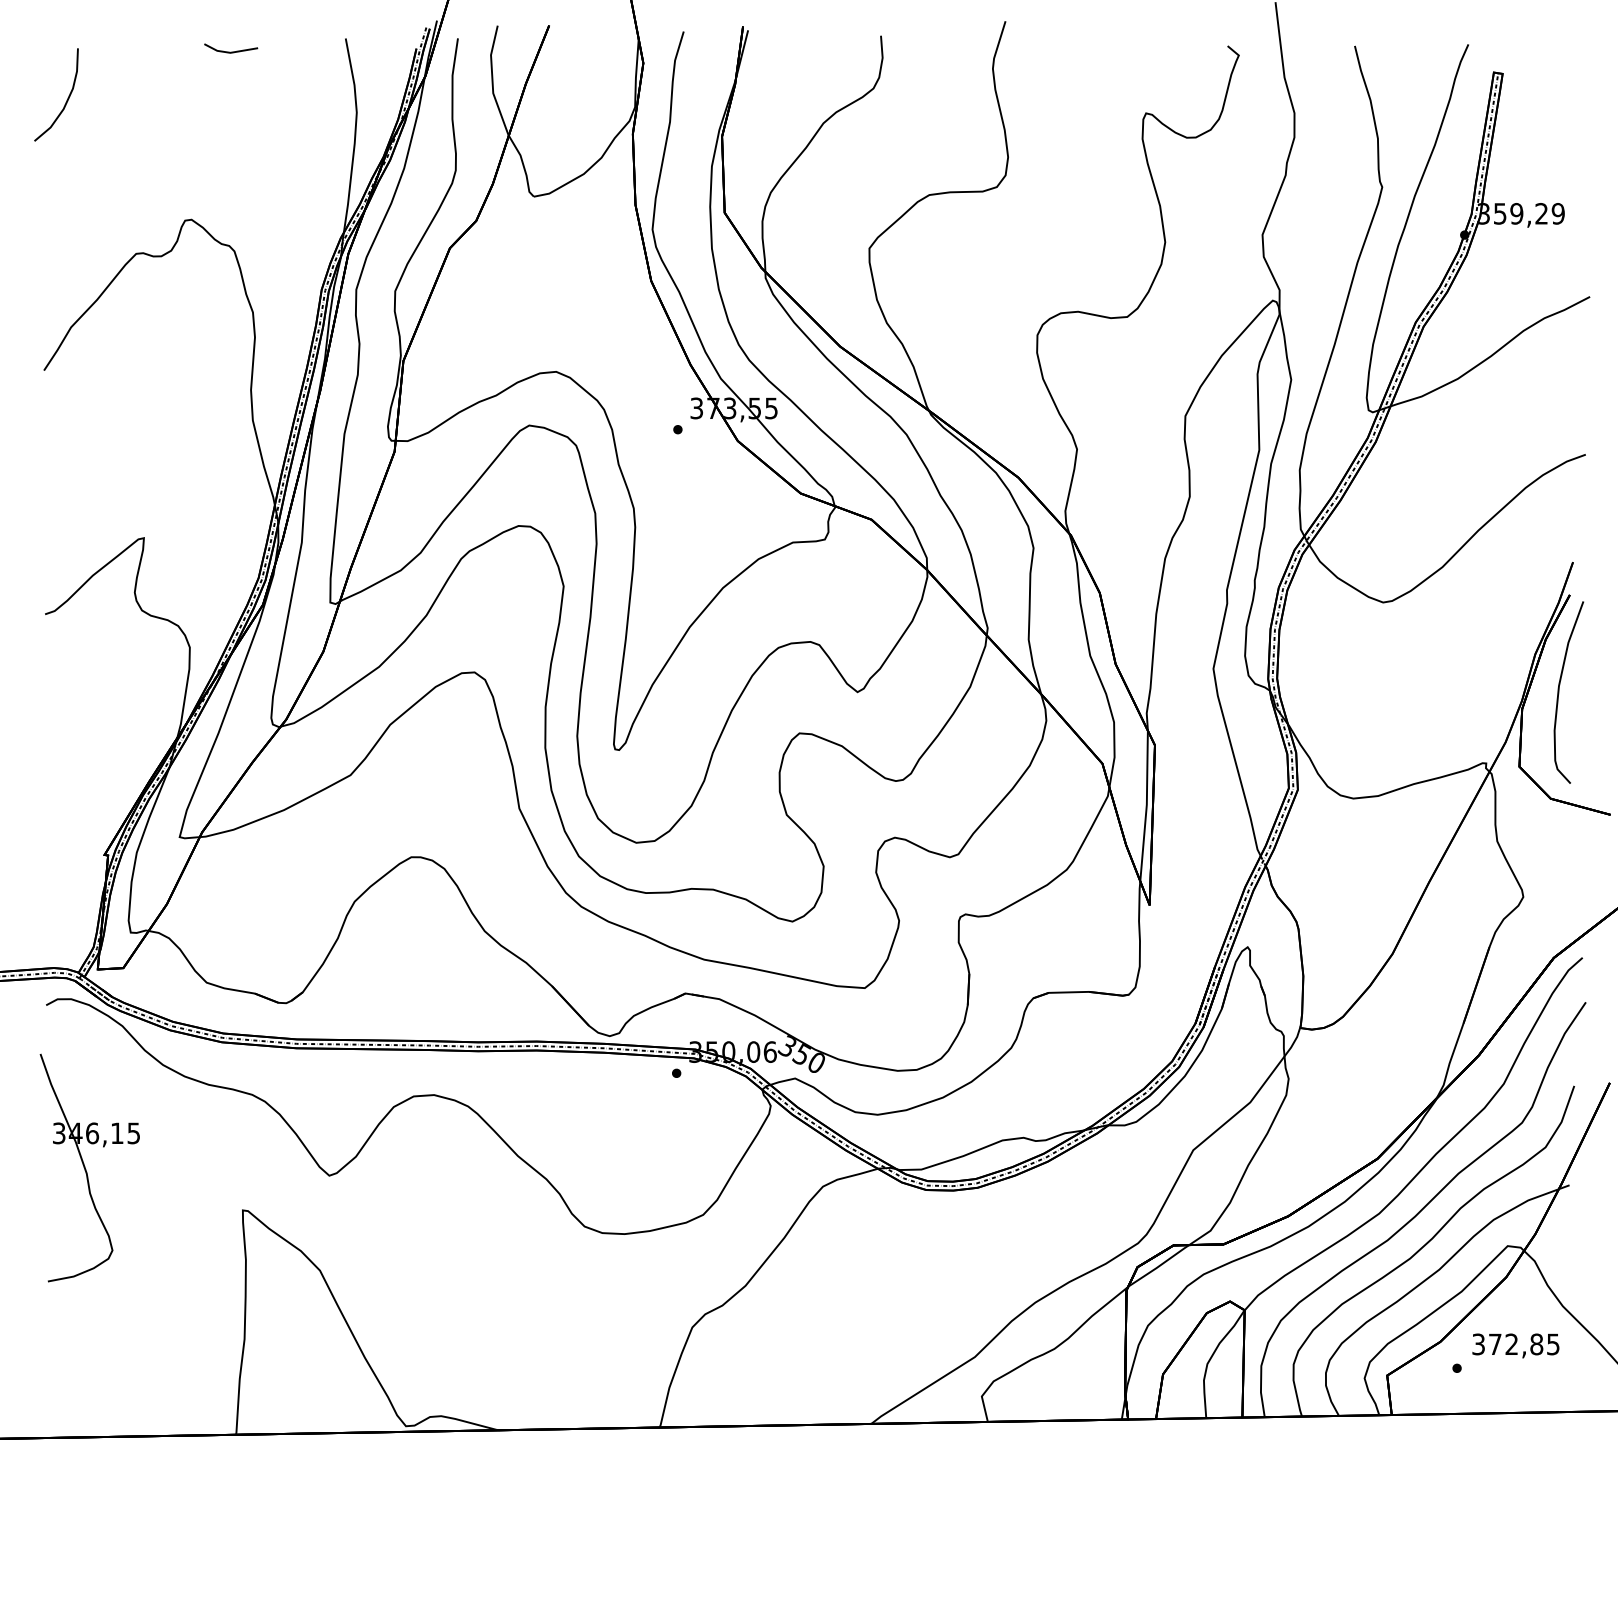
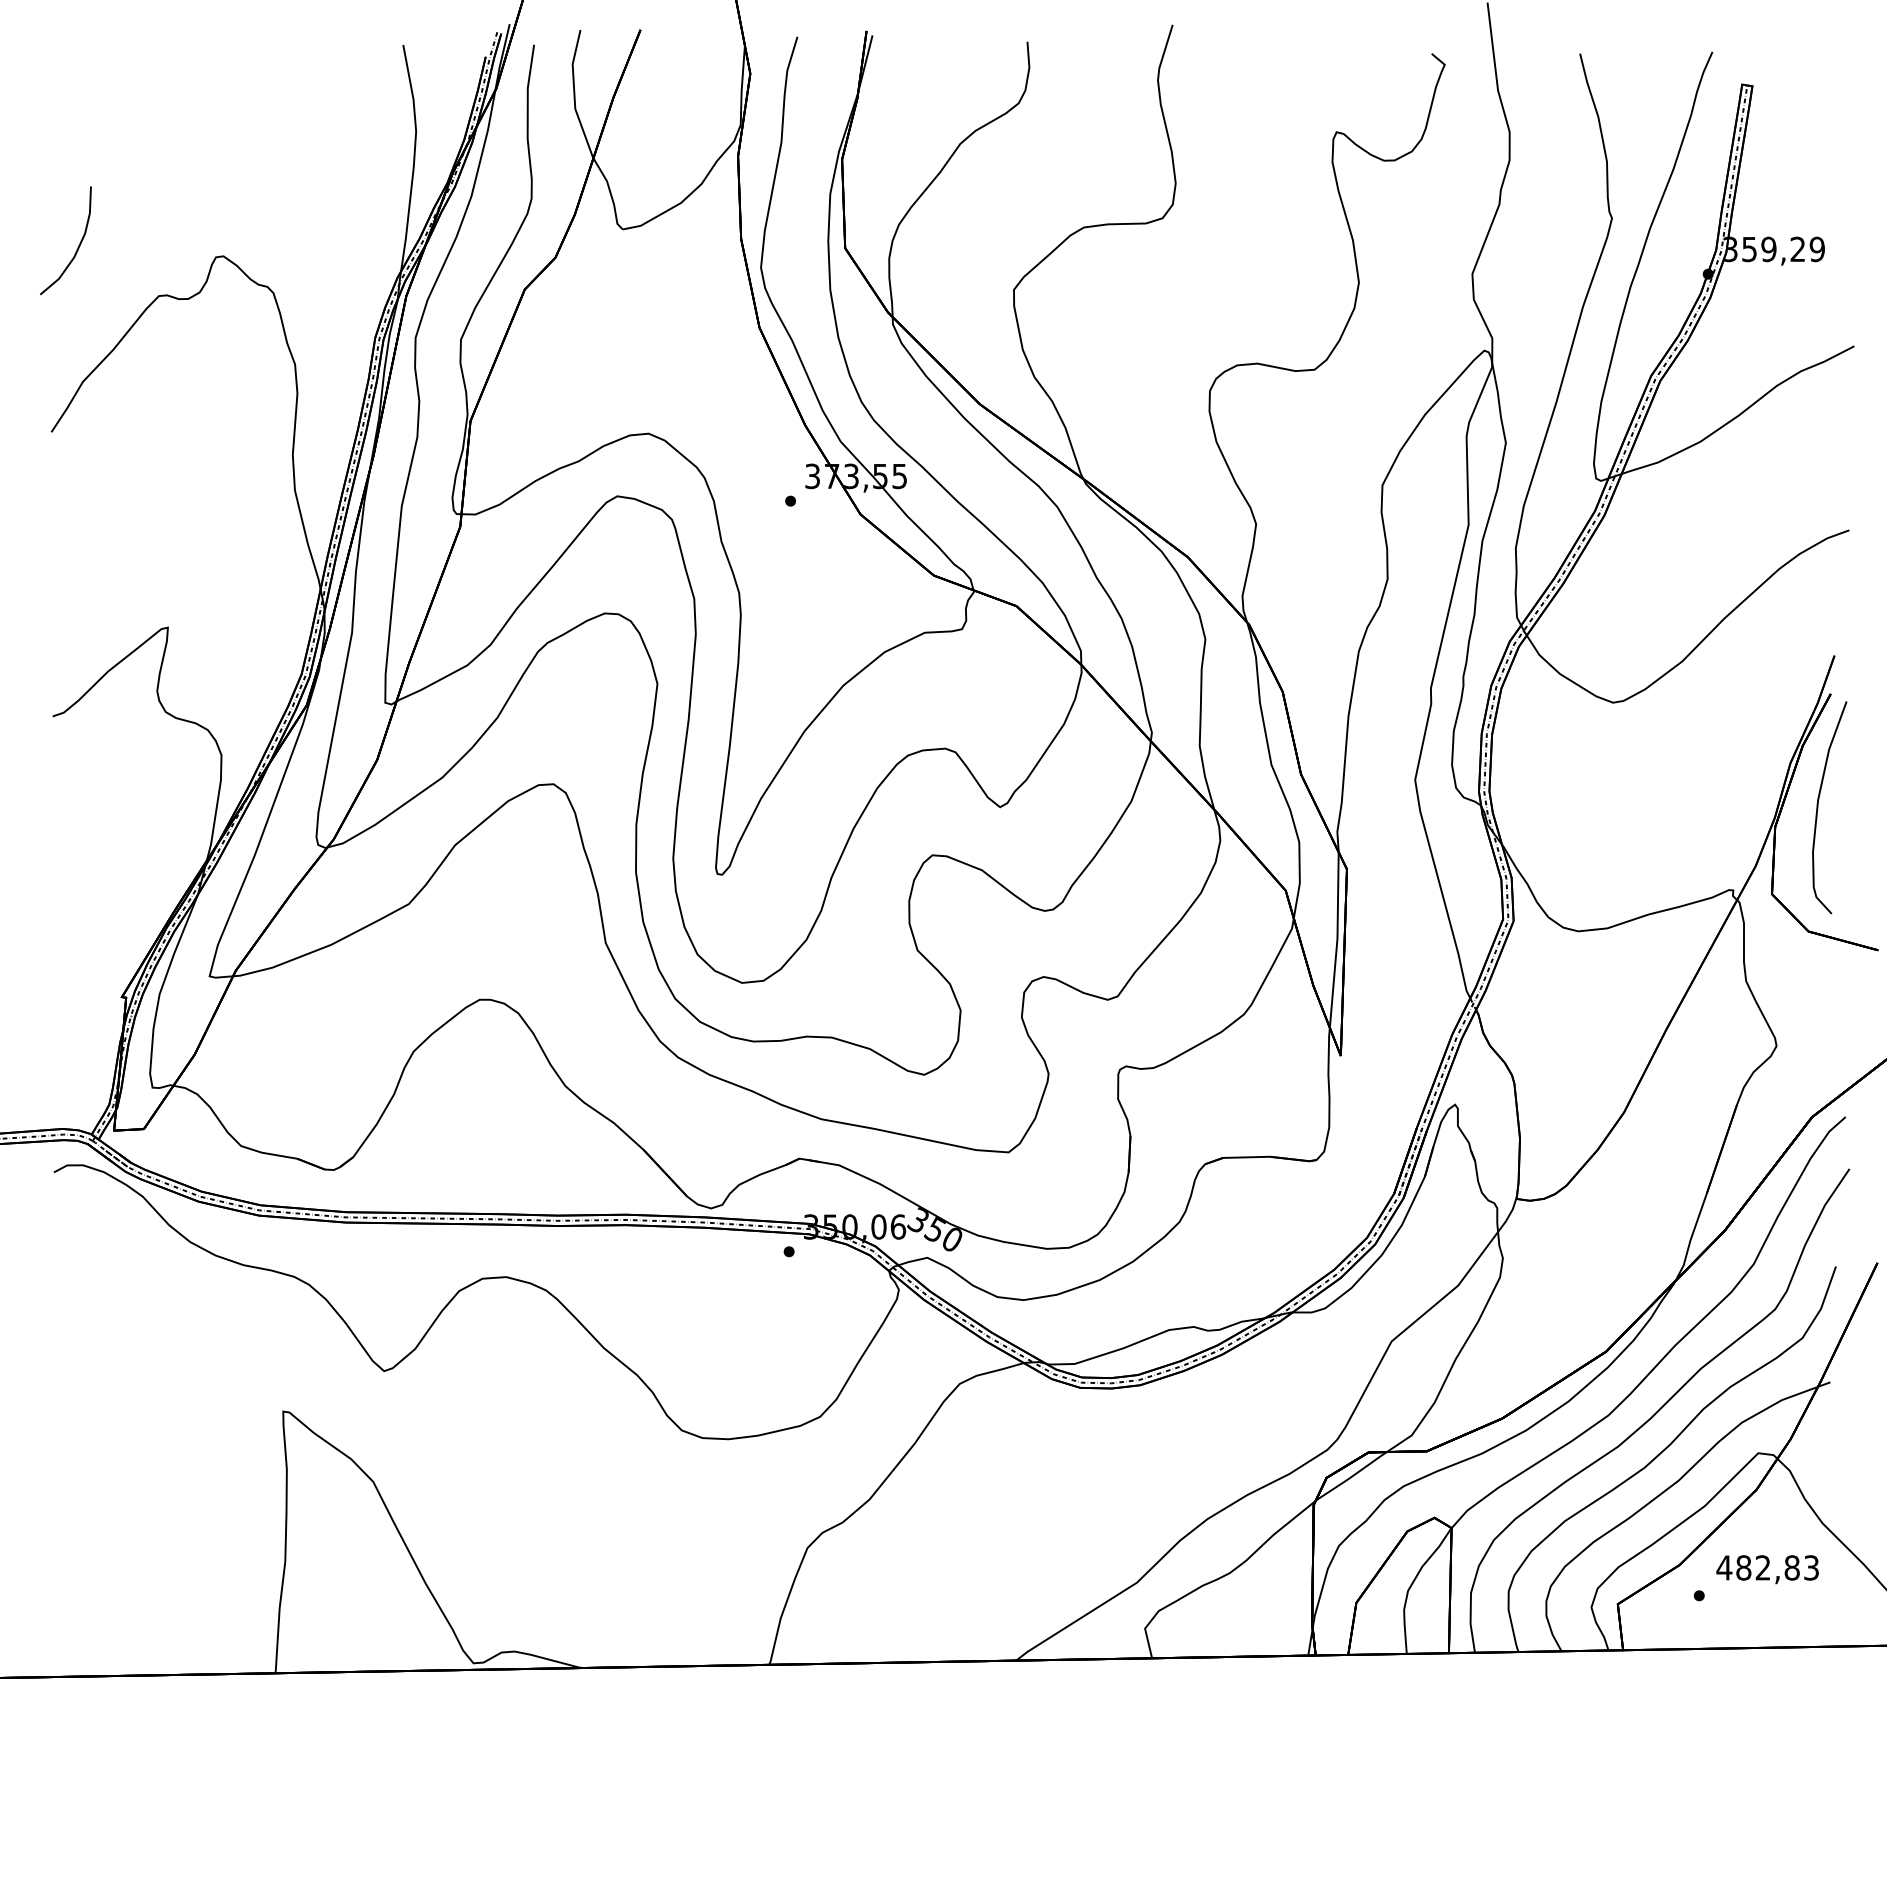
line: (231, 51) -> (269, 60), removed
curve: (66, 100) -> (77, 247), moved
part: (89, 1168) -> (104, 1362), removed
text: (1515, 1344) -> (1767, 1567), 372,85 -> 482,83

